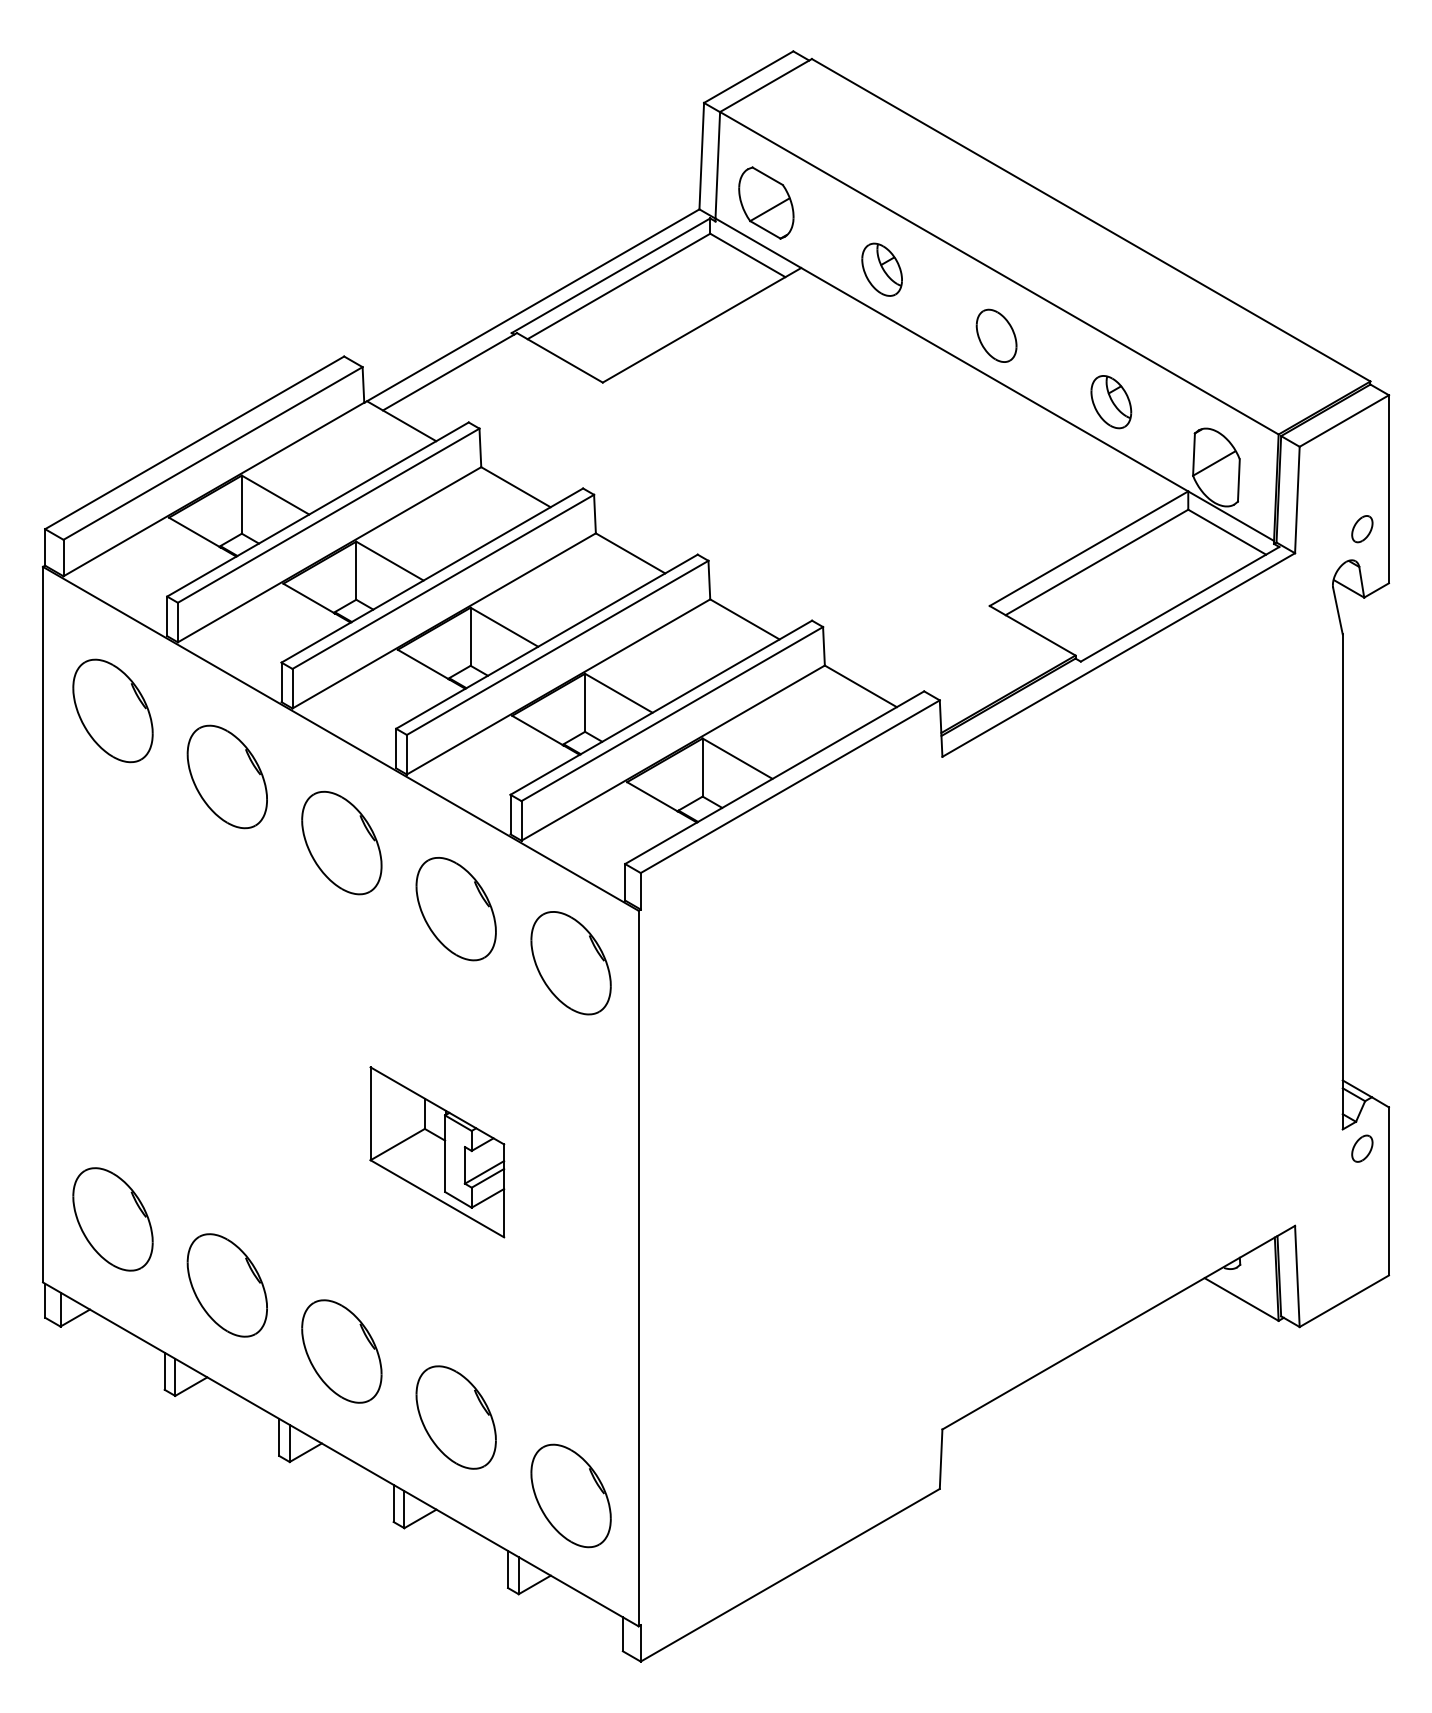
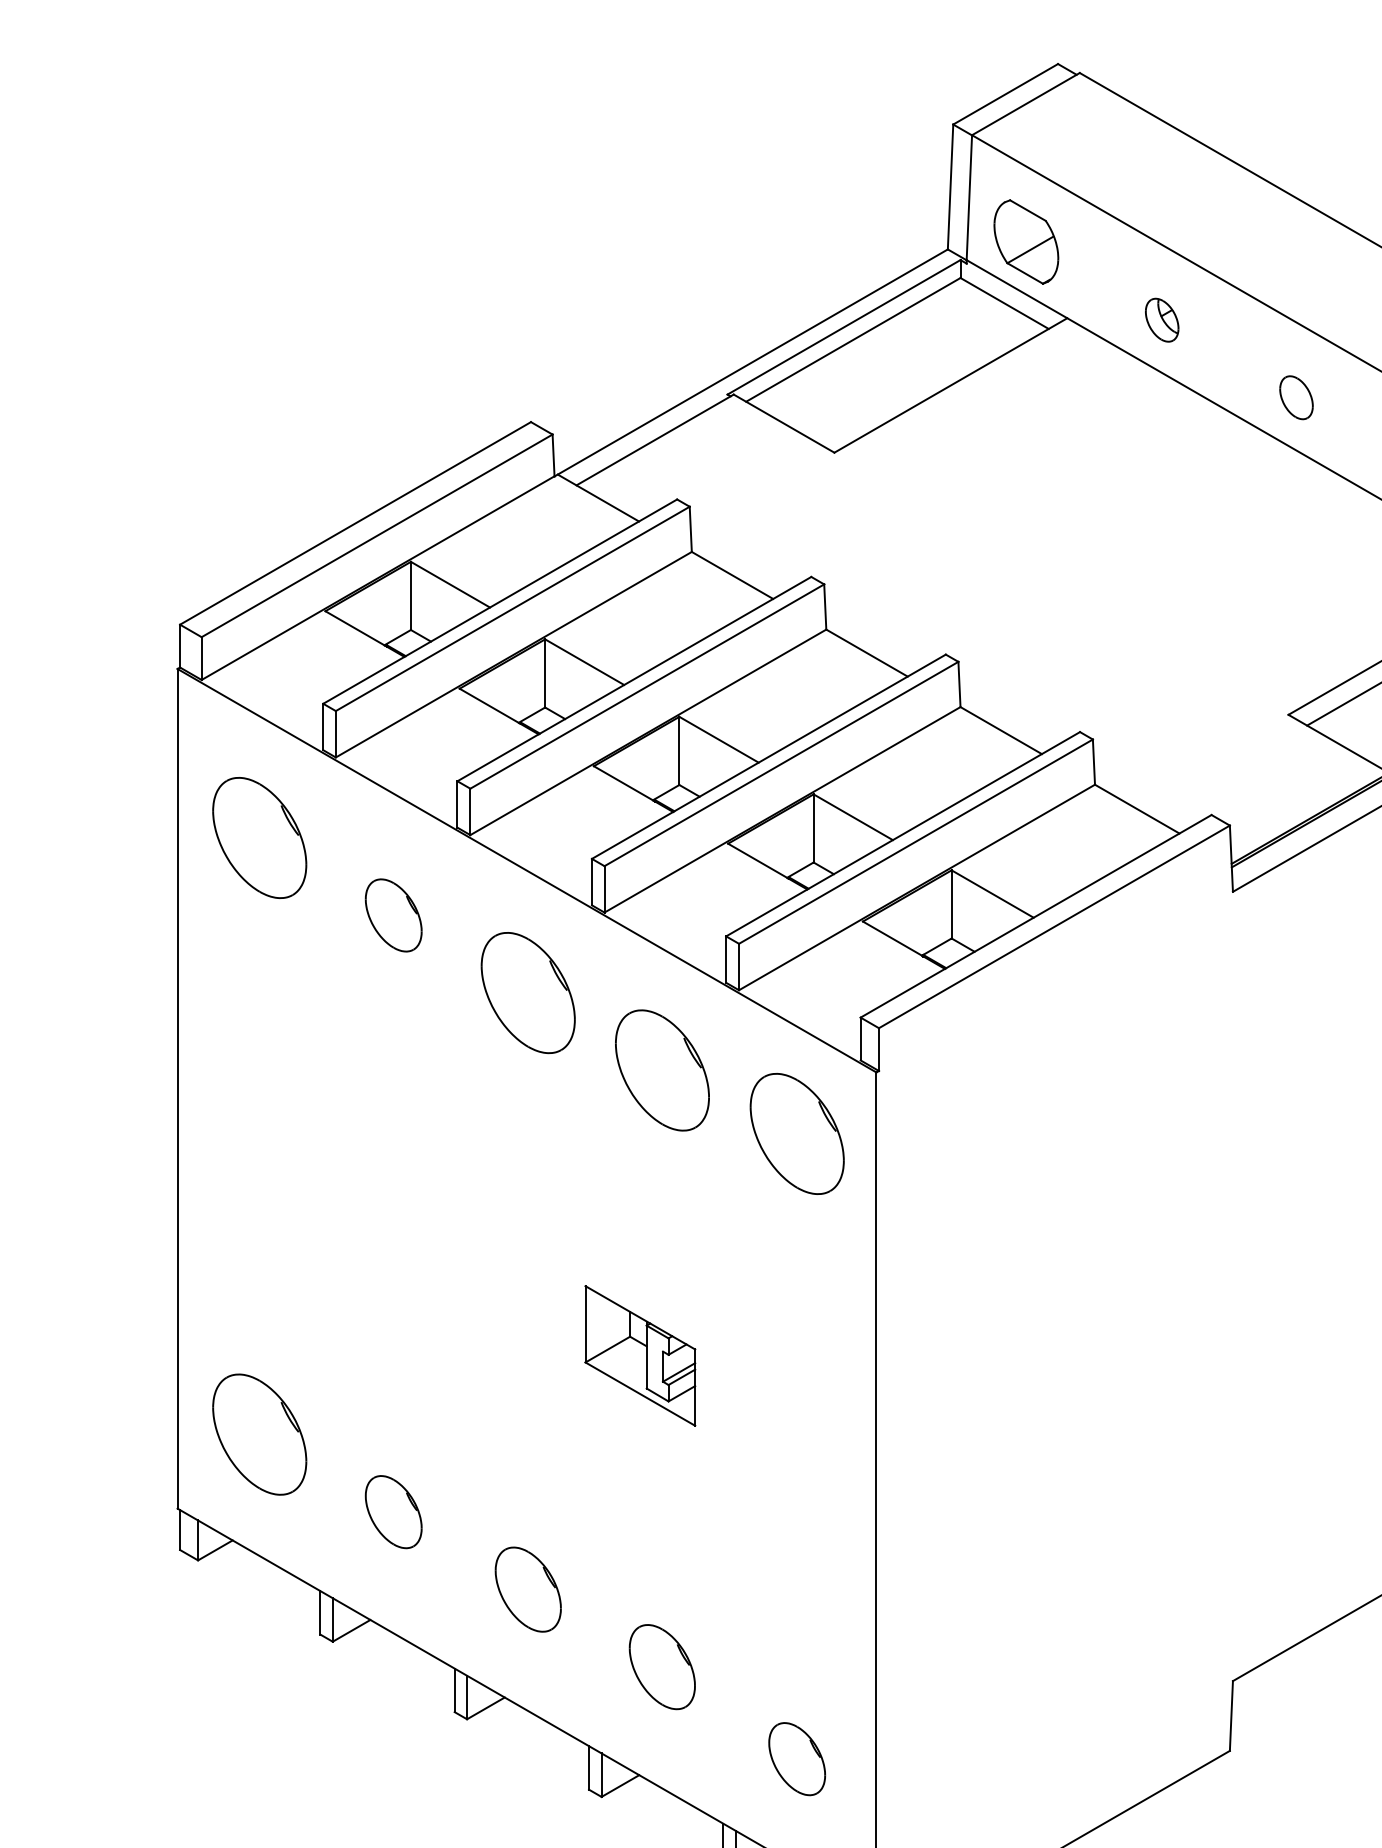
part: (881, 269) -> (1161, 319), size x0.7
part: (996, 335) -> (1296, 397), size x0.7
part: (226, 776) -> (392, 914), size x0.6
part: (437, 1152) -> (640, 1356), size x0.7
part: (226, 1285) -> (392, 1512), size x0.6
part: (341, 1351) -> (527, 1589), size x0.7
part: (455, 1417) -> (661, 1667), size x0.7
part: (570, 1495) -> (796, 1758), size x0.6

